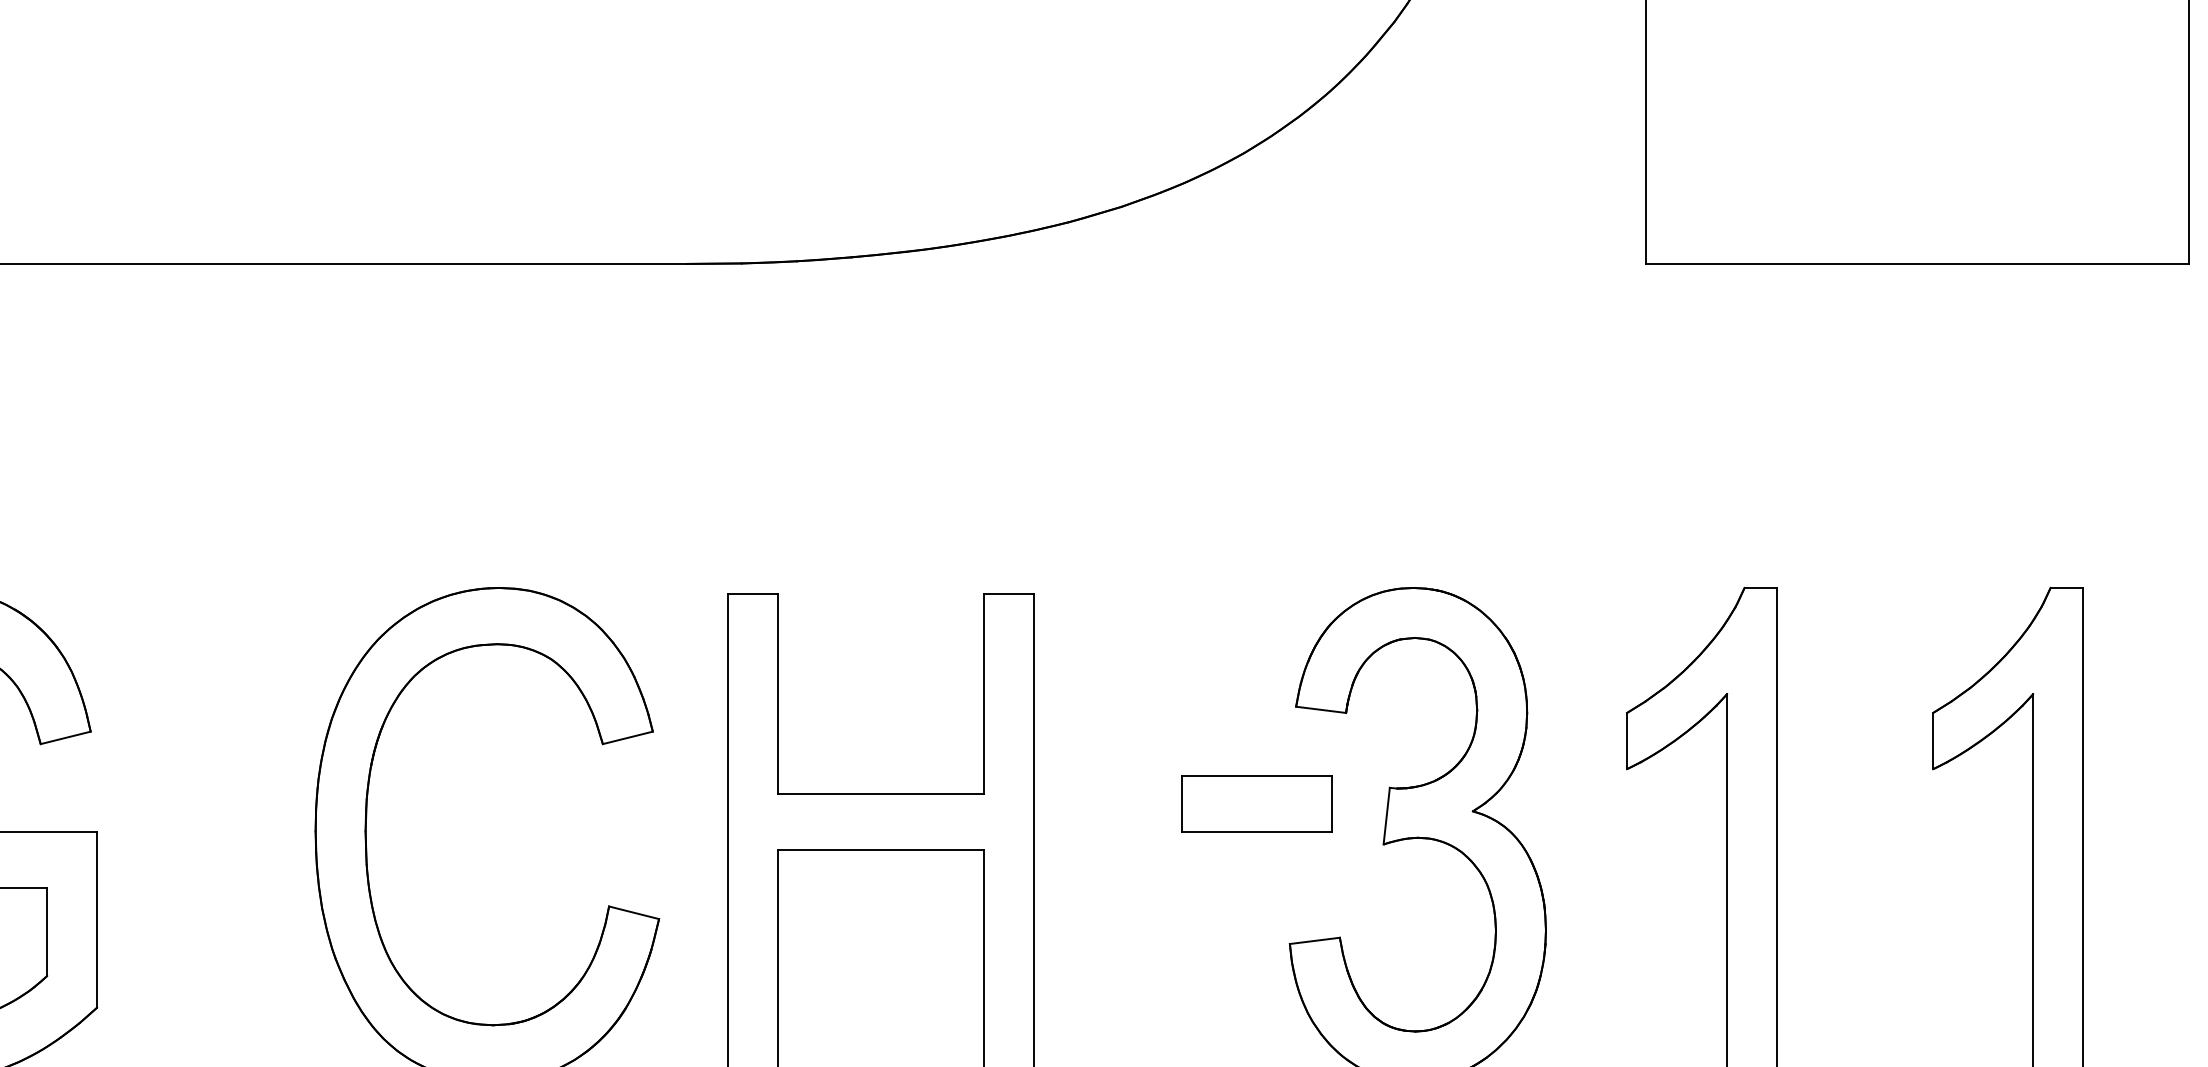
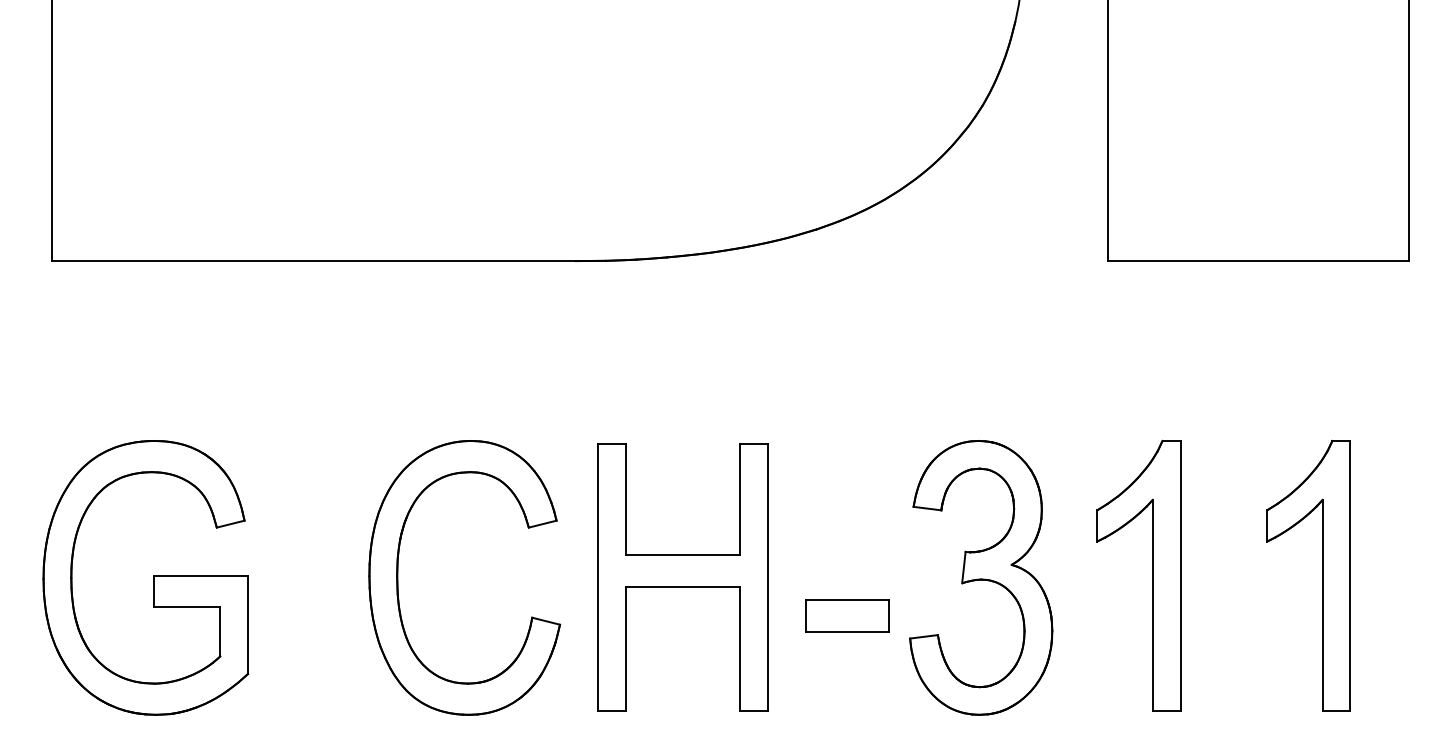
part: (1256, 803) -> (847, 615), moved

